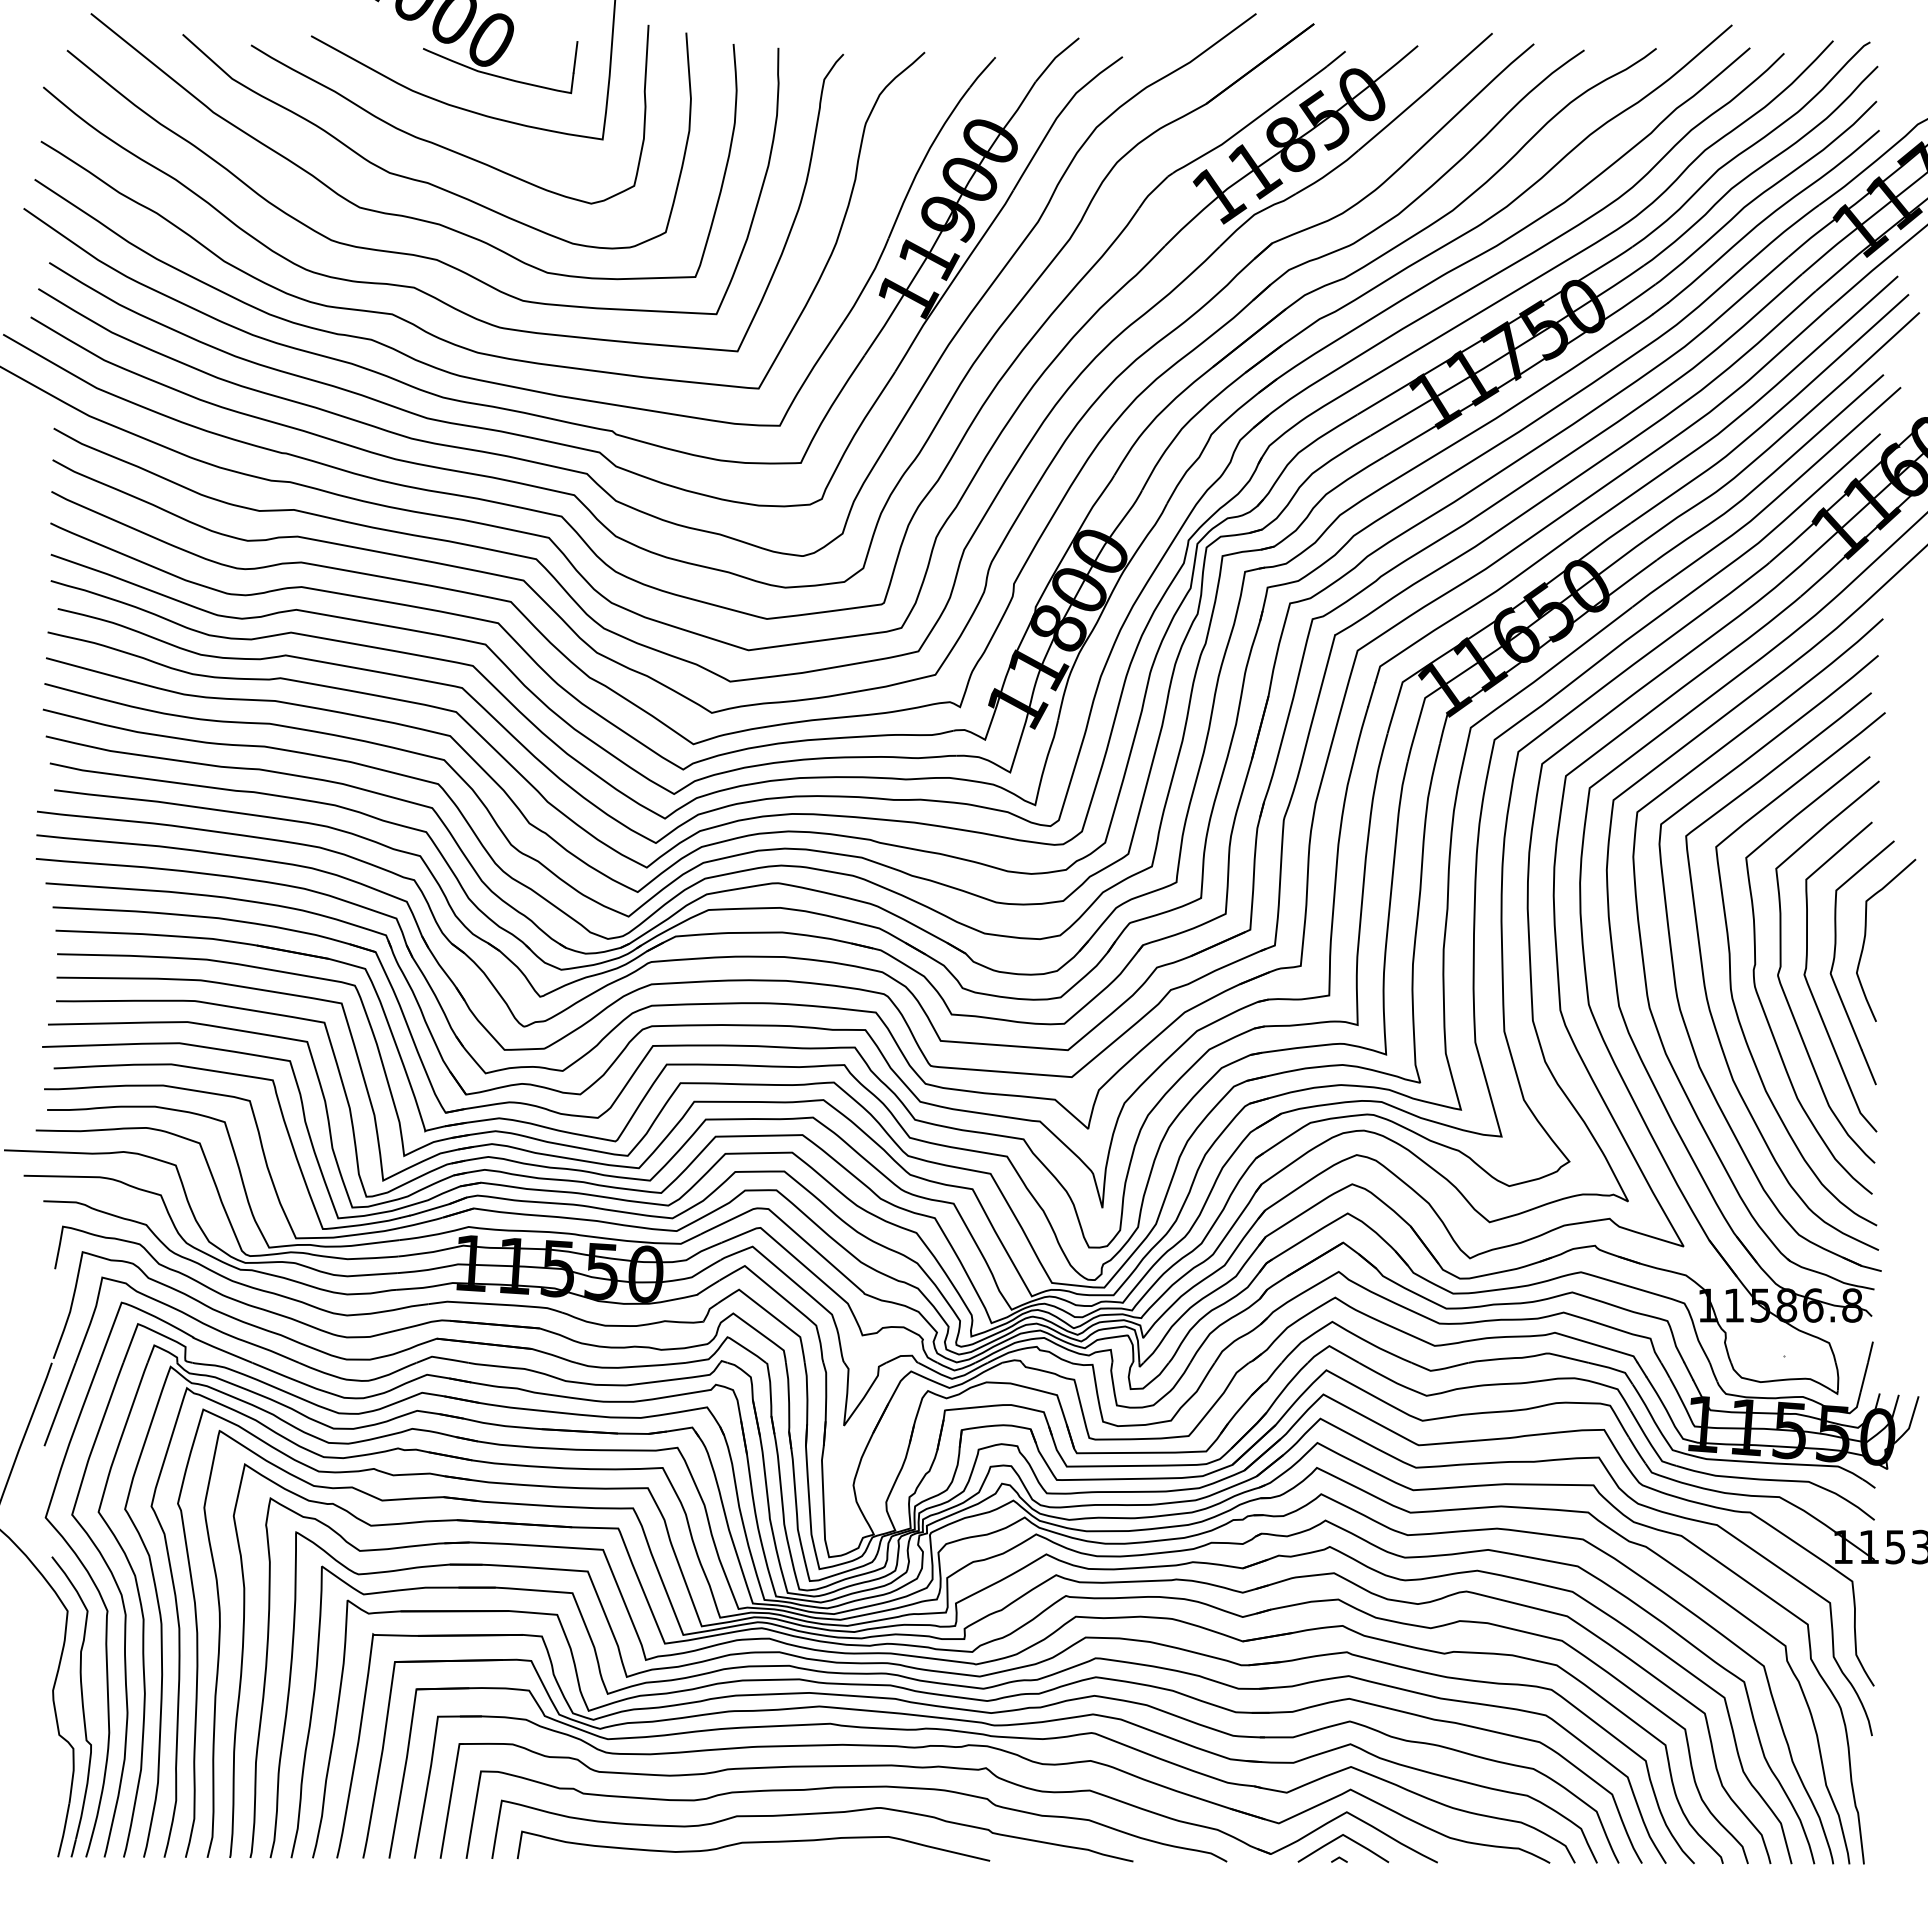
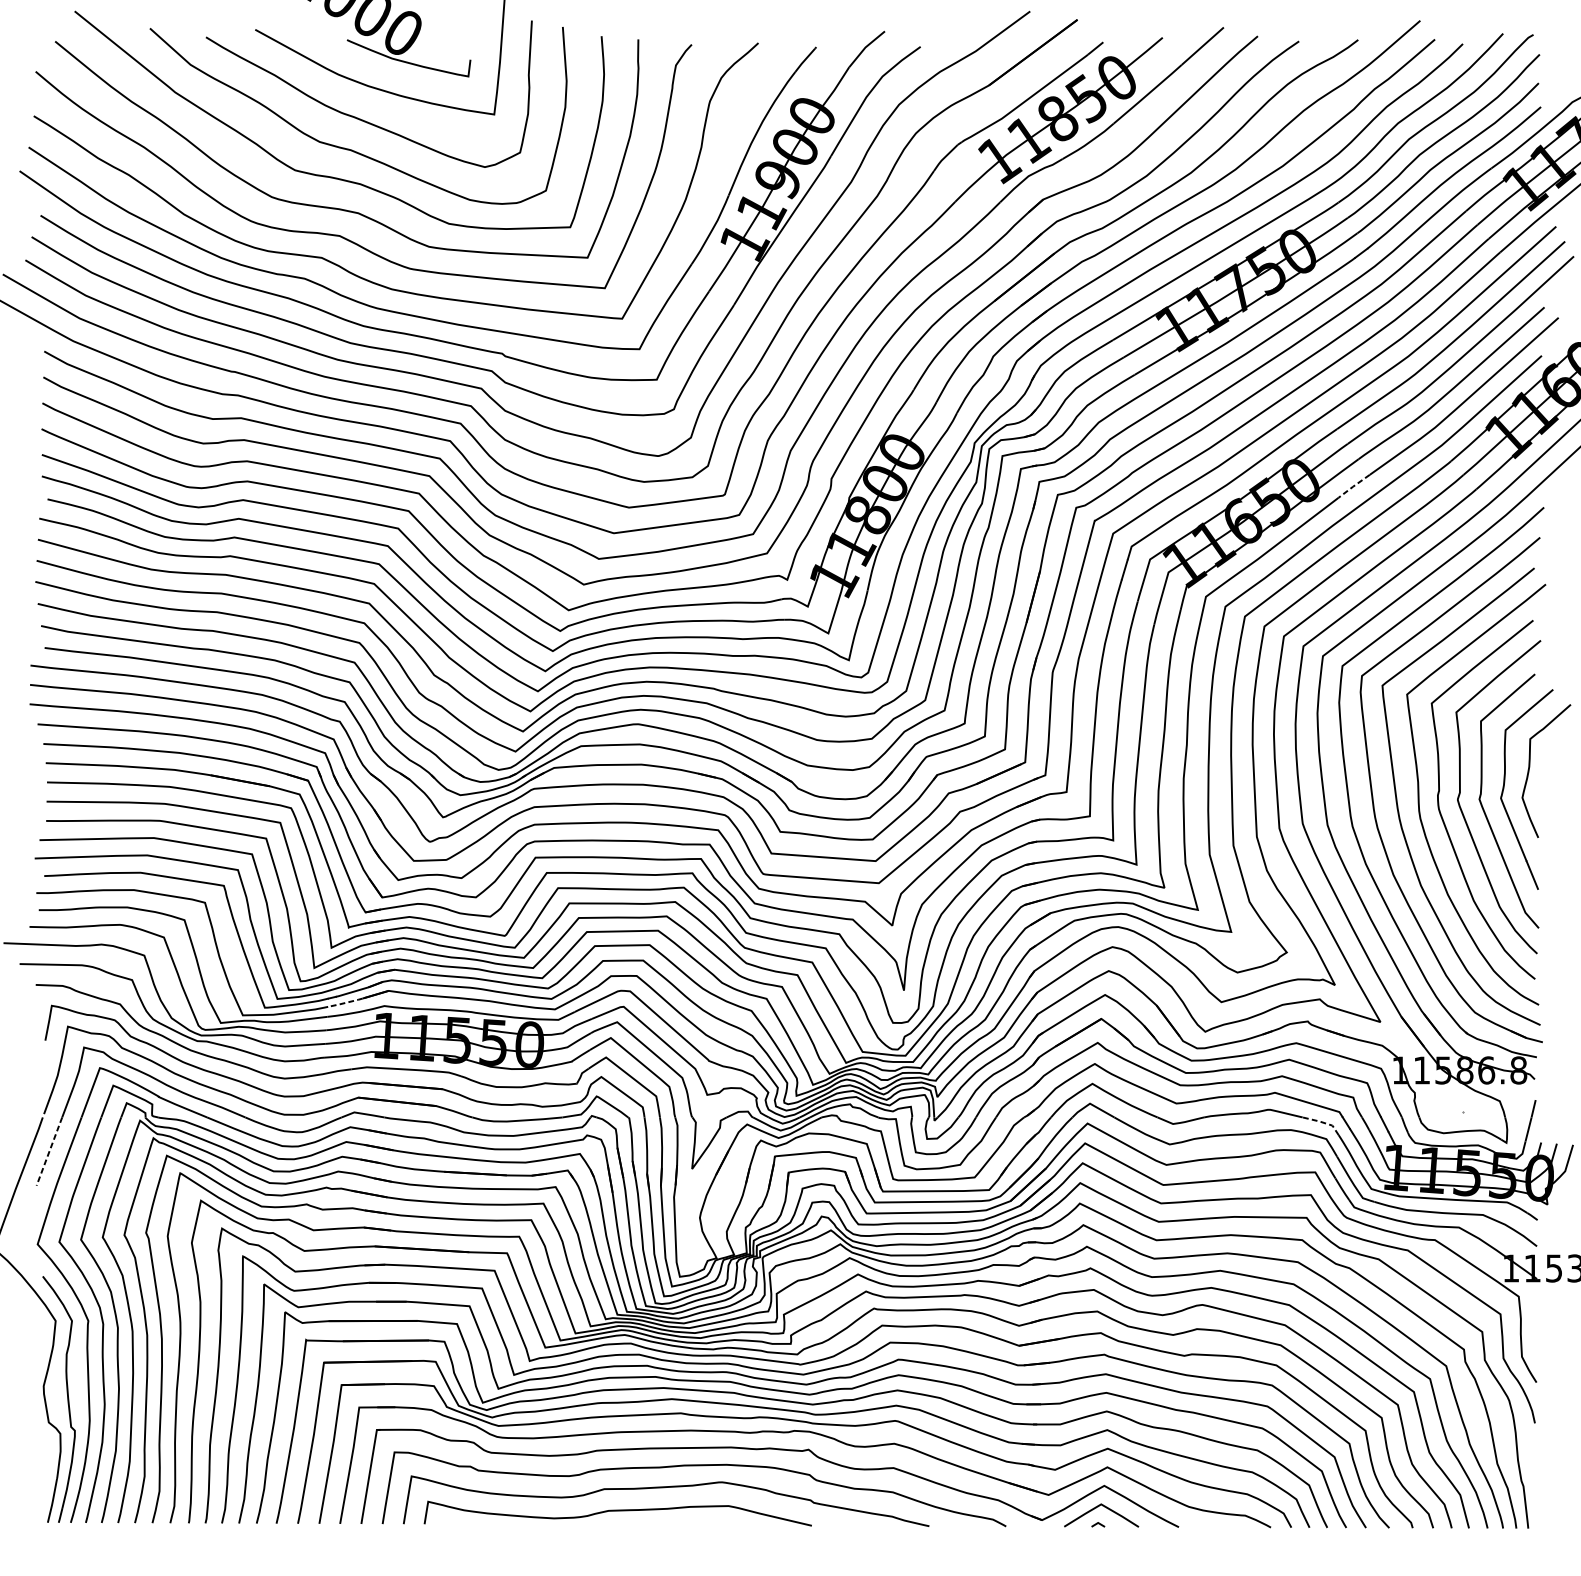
line: (575, 57) -> (472, 47), removed
line: (1650, 593) -> (1353, 486), solid -> dashed
line: (421, 1223) -> (345, 1003), solid -> dashed
line: (1613, 1369) -> (1322, 1122), solid -> dashed
line: (59, 1405) -> (48, 1152), solid -> dashed

